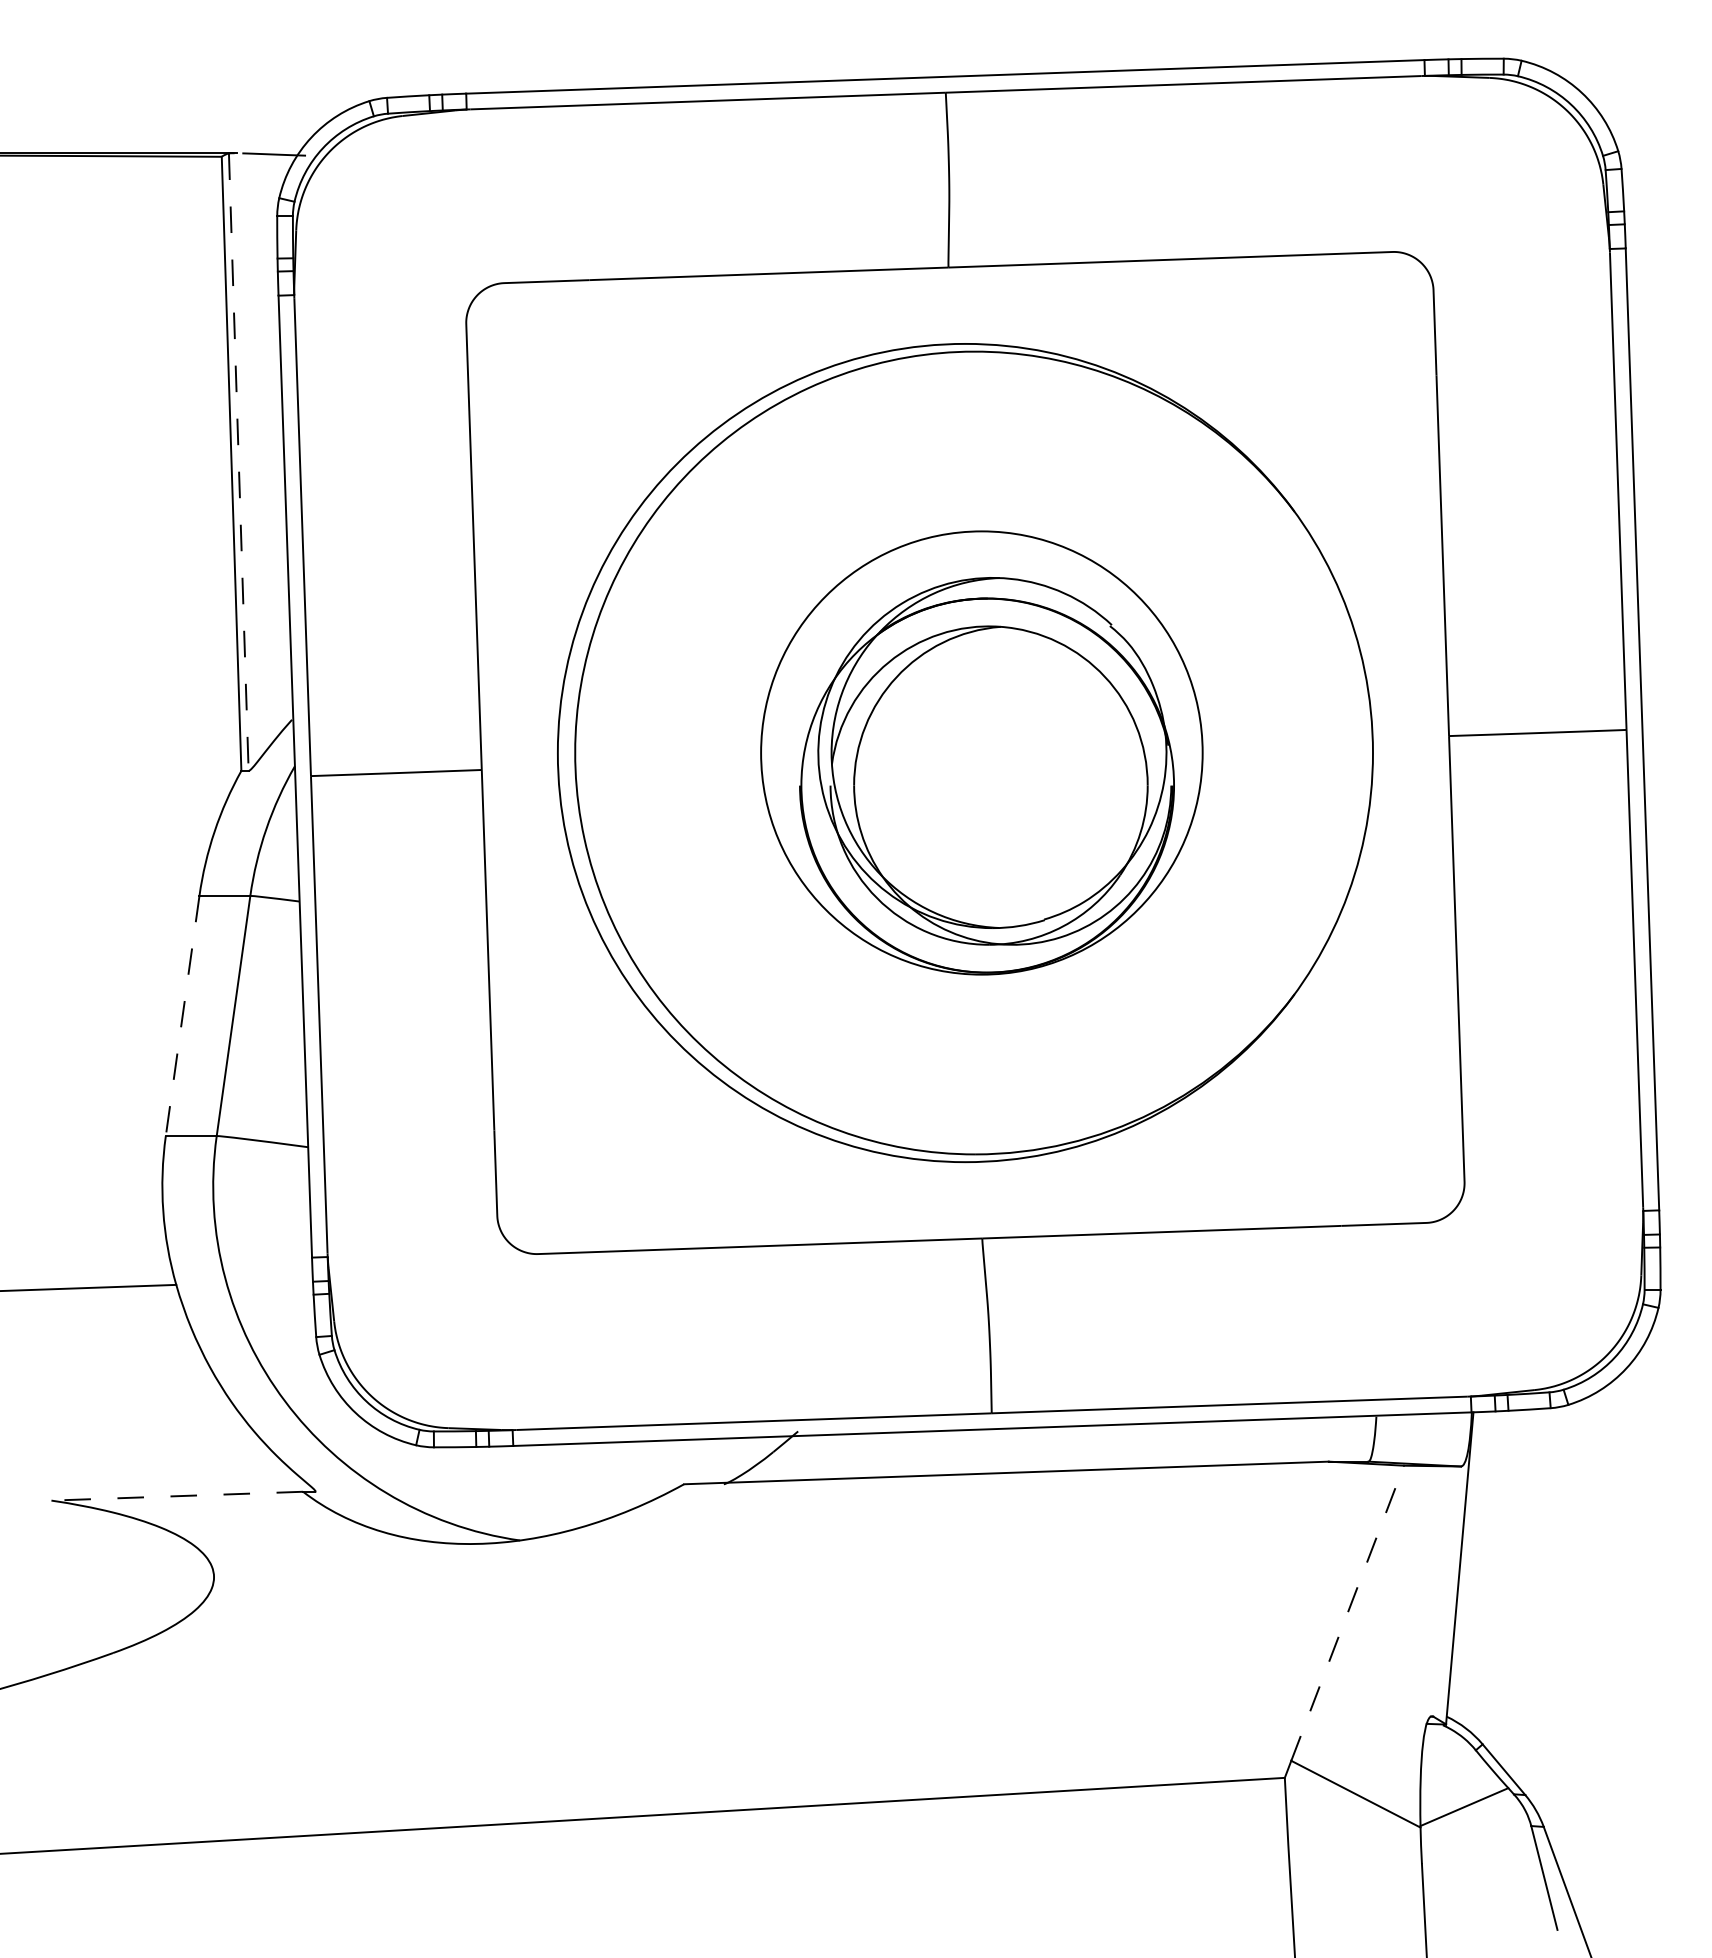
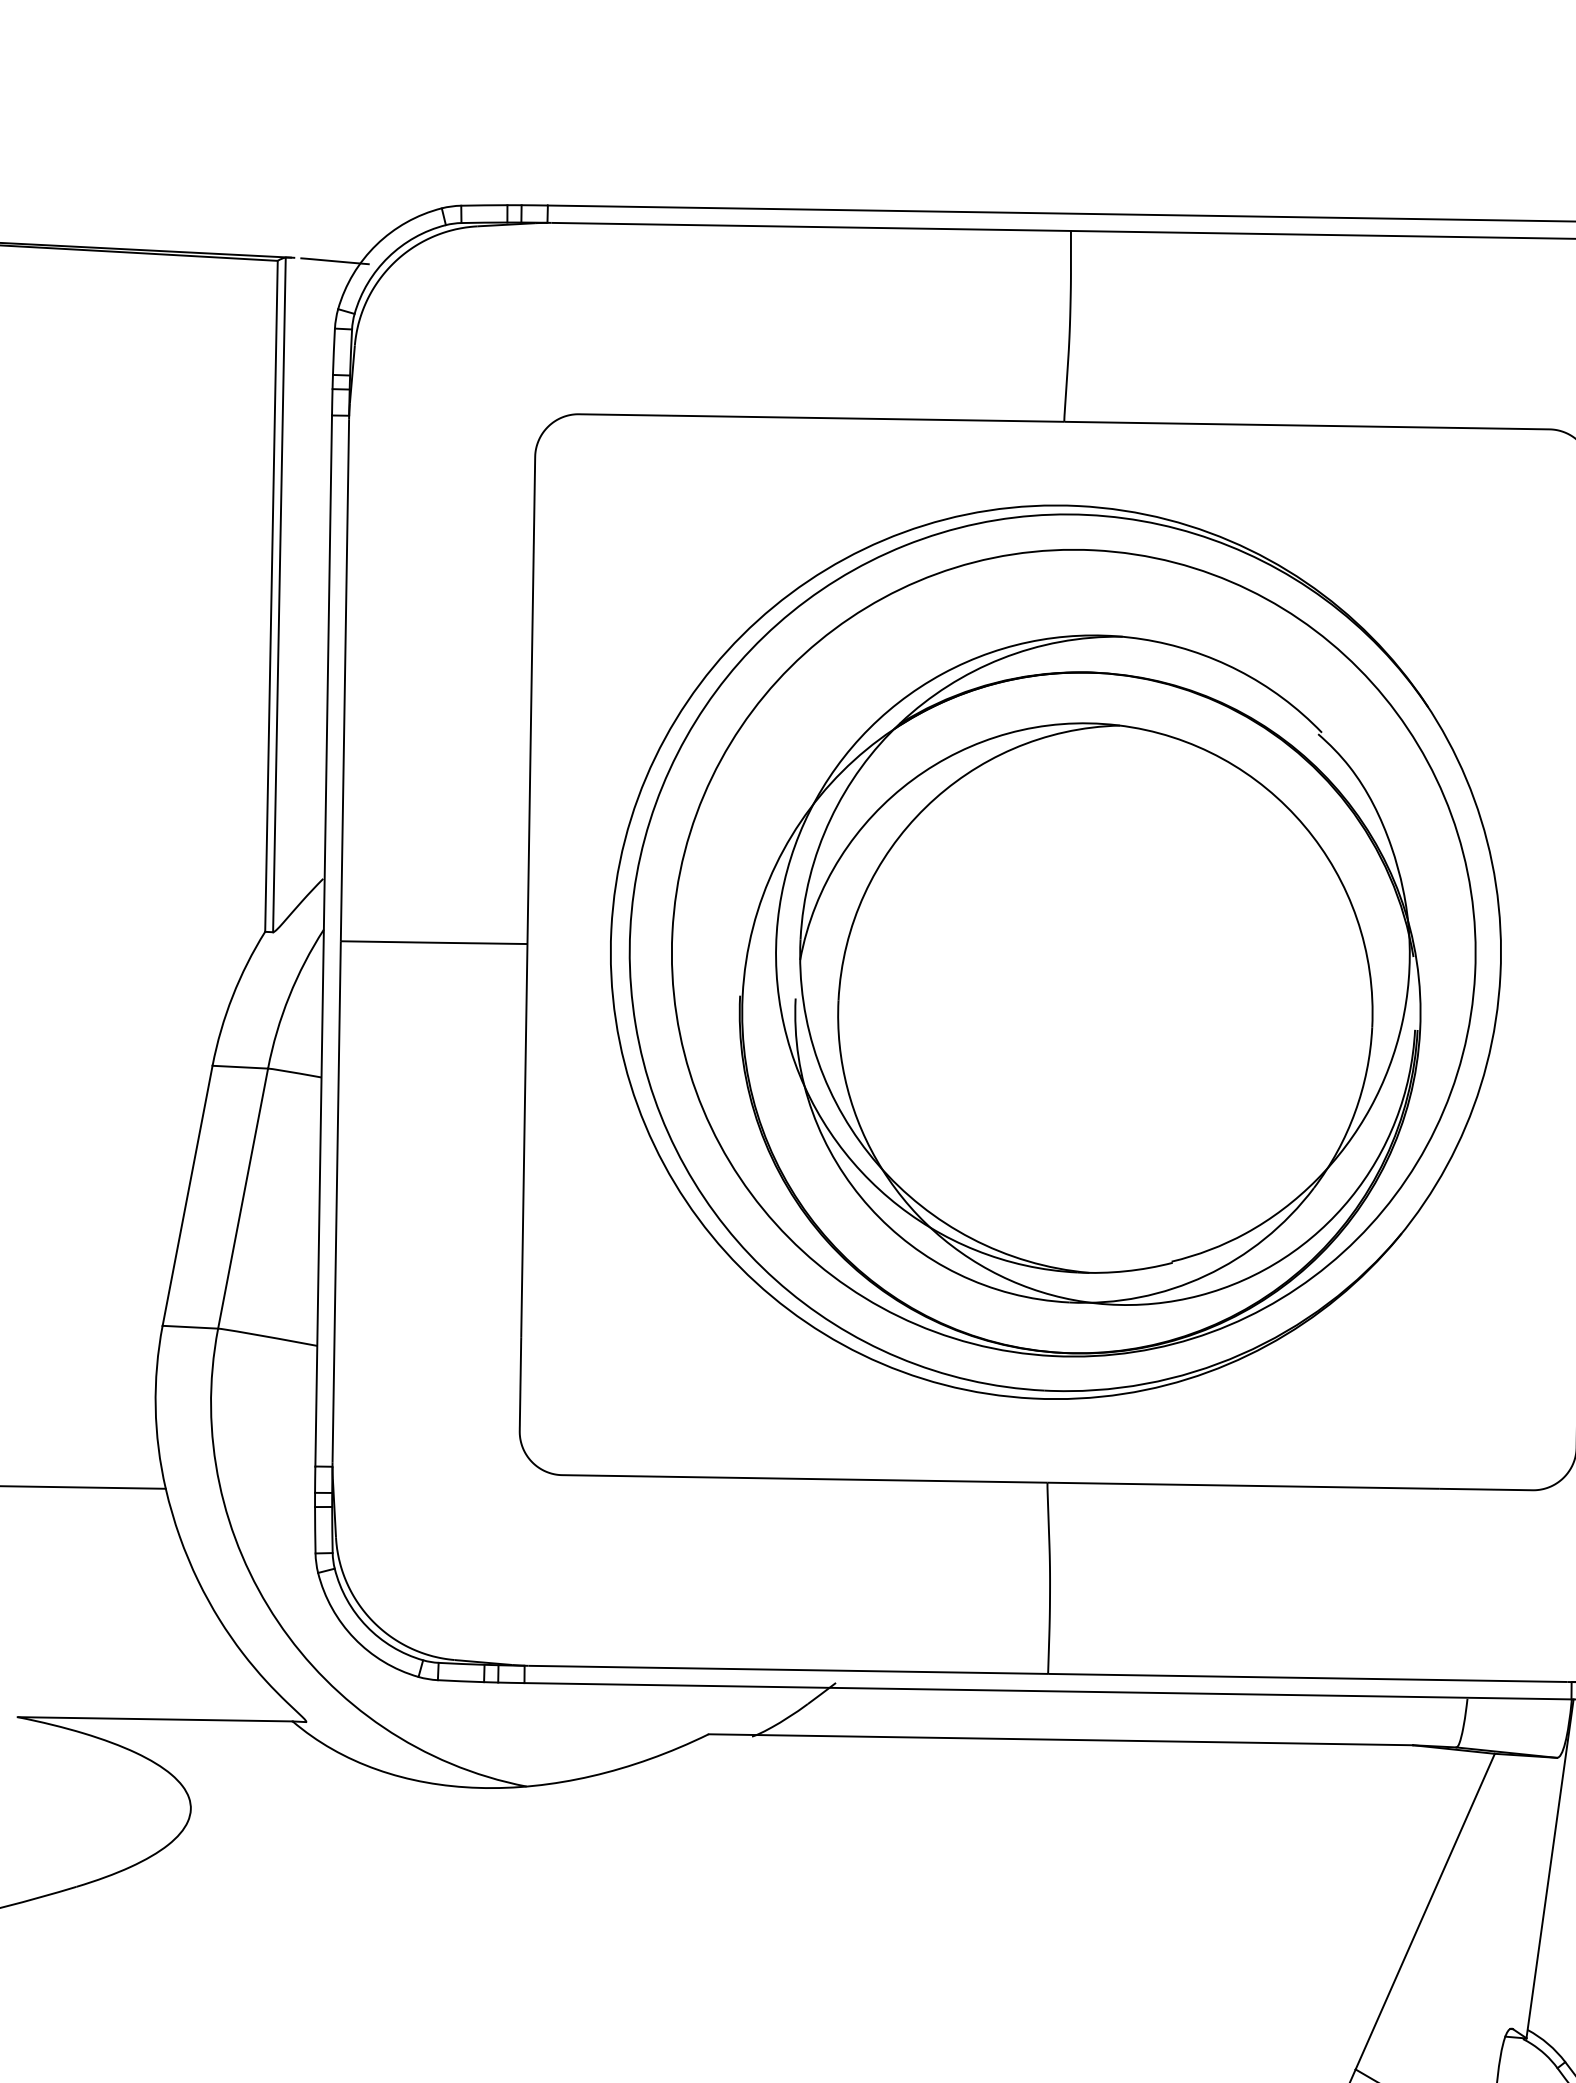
line: (238, 462) -> (279, 595), dashed -> solid
part: (981, 752) -> (1073, 952), size x1.67
line: (182, 1016) -> (187, 1196), dashed -> solid
line: (177, 1496) -> (155, 1719), dashed -> solid
line: (1347, 1613) -> (1425, 1911), dashed -> solid

